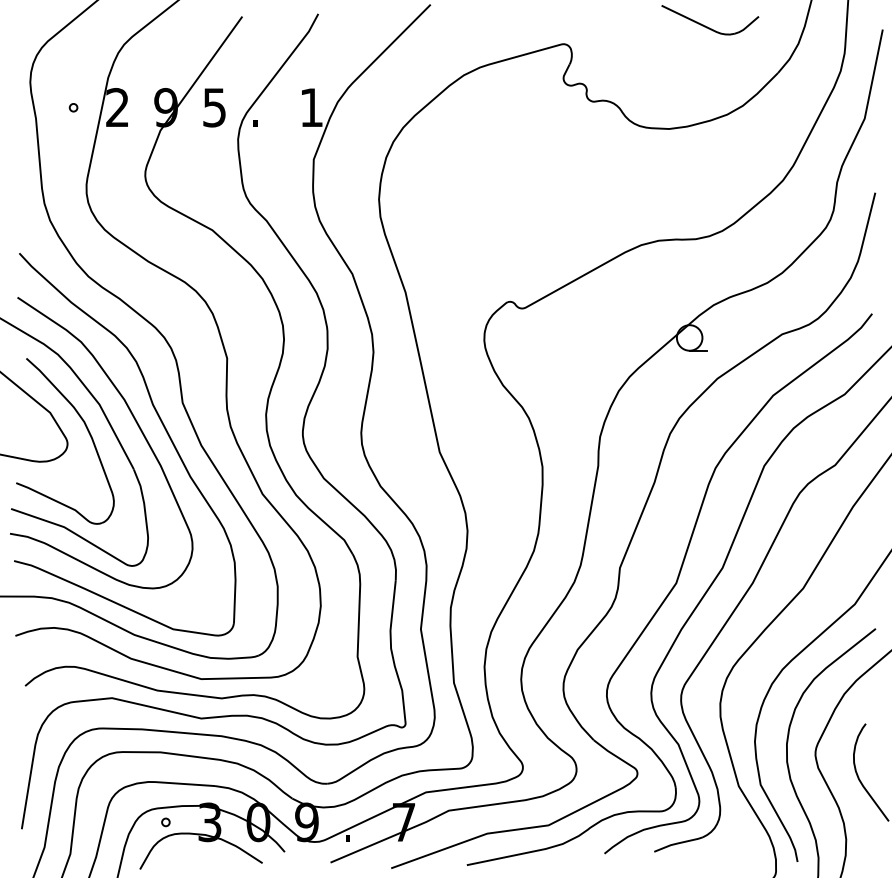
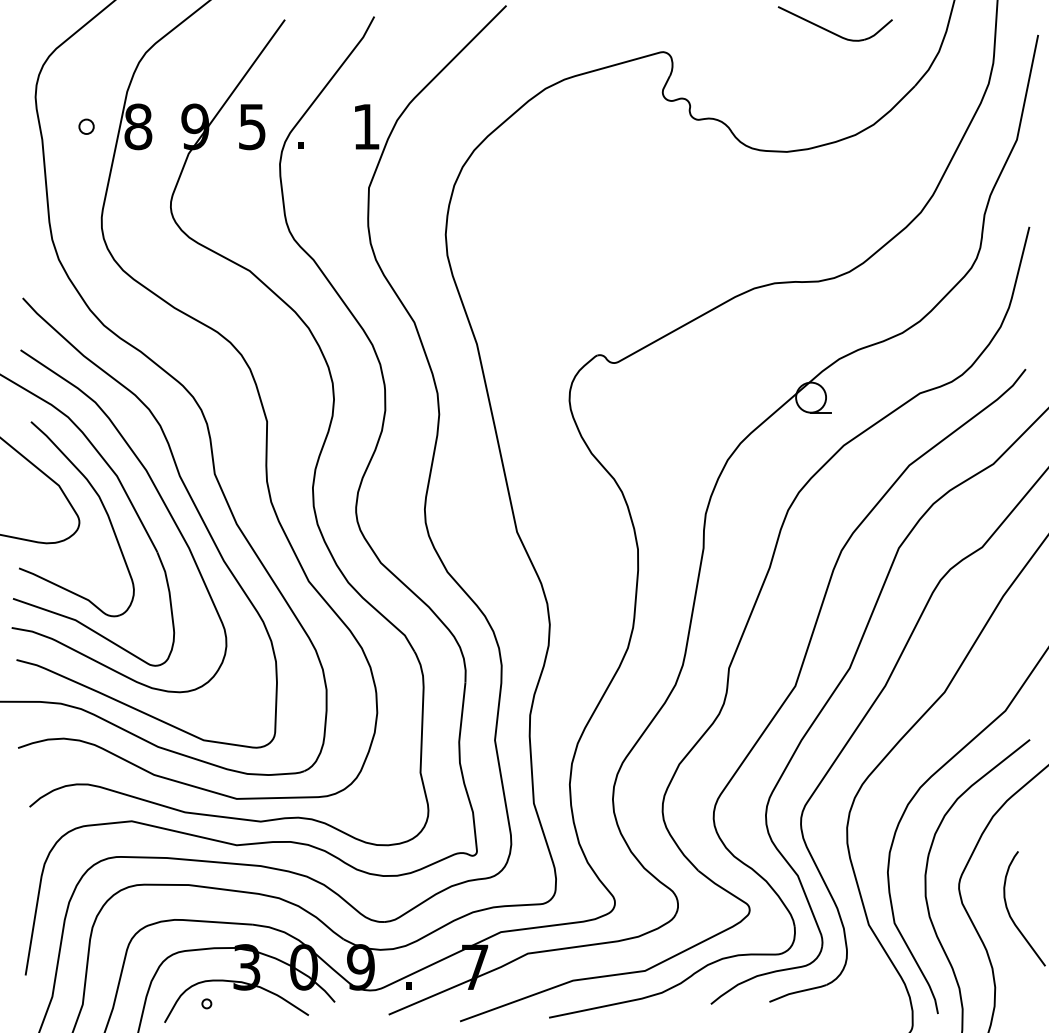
circle: (73, 107) -> (86, 126), size x1.6
text: (117, 107) -> (138, 126), 2 -> 8
circle: (165, 822) -> (206, 1003), moved

